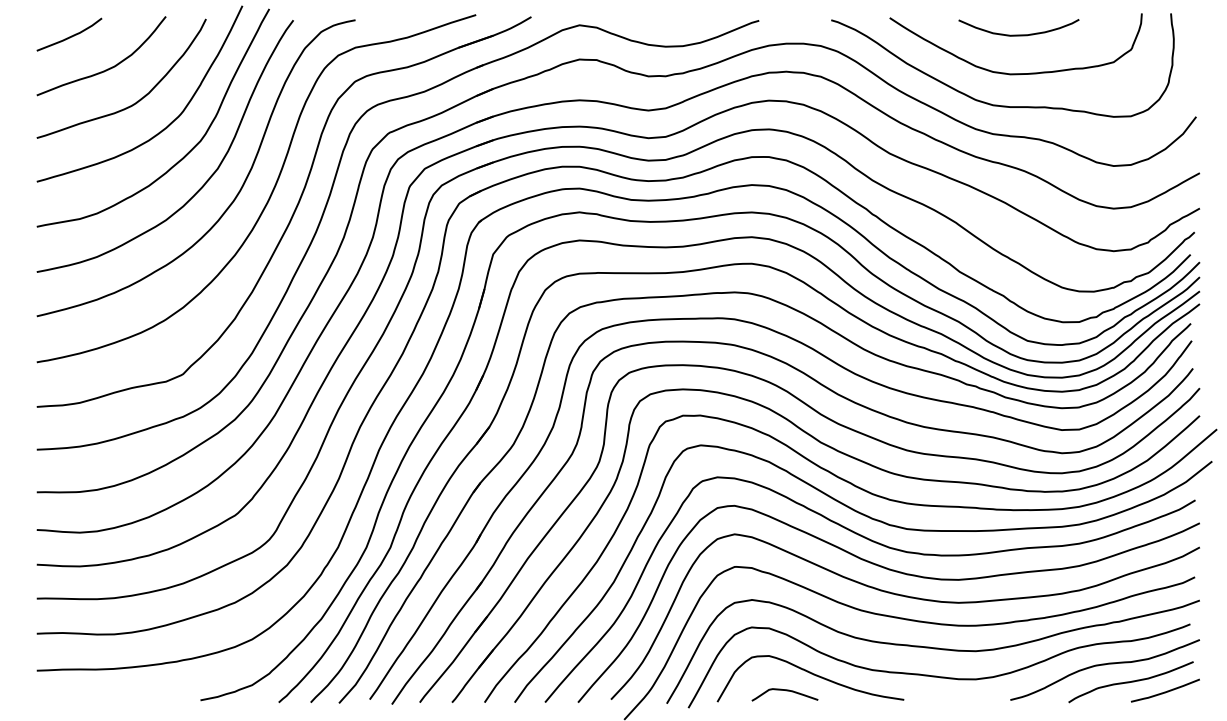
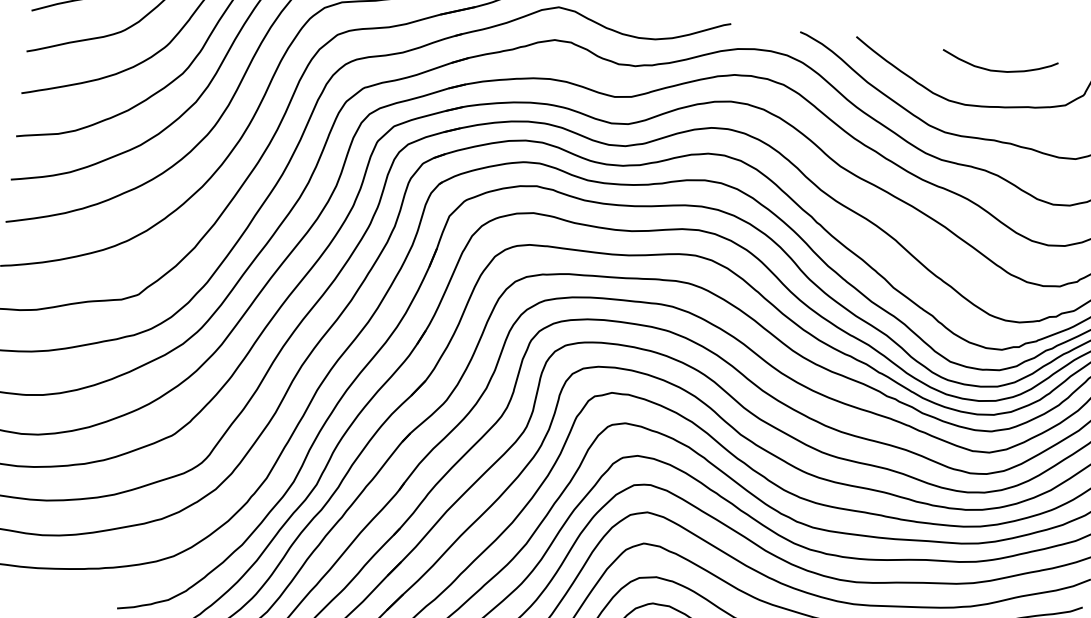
curve: (1018, 34) -> (998, 70), moved

